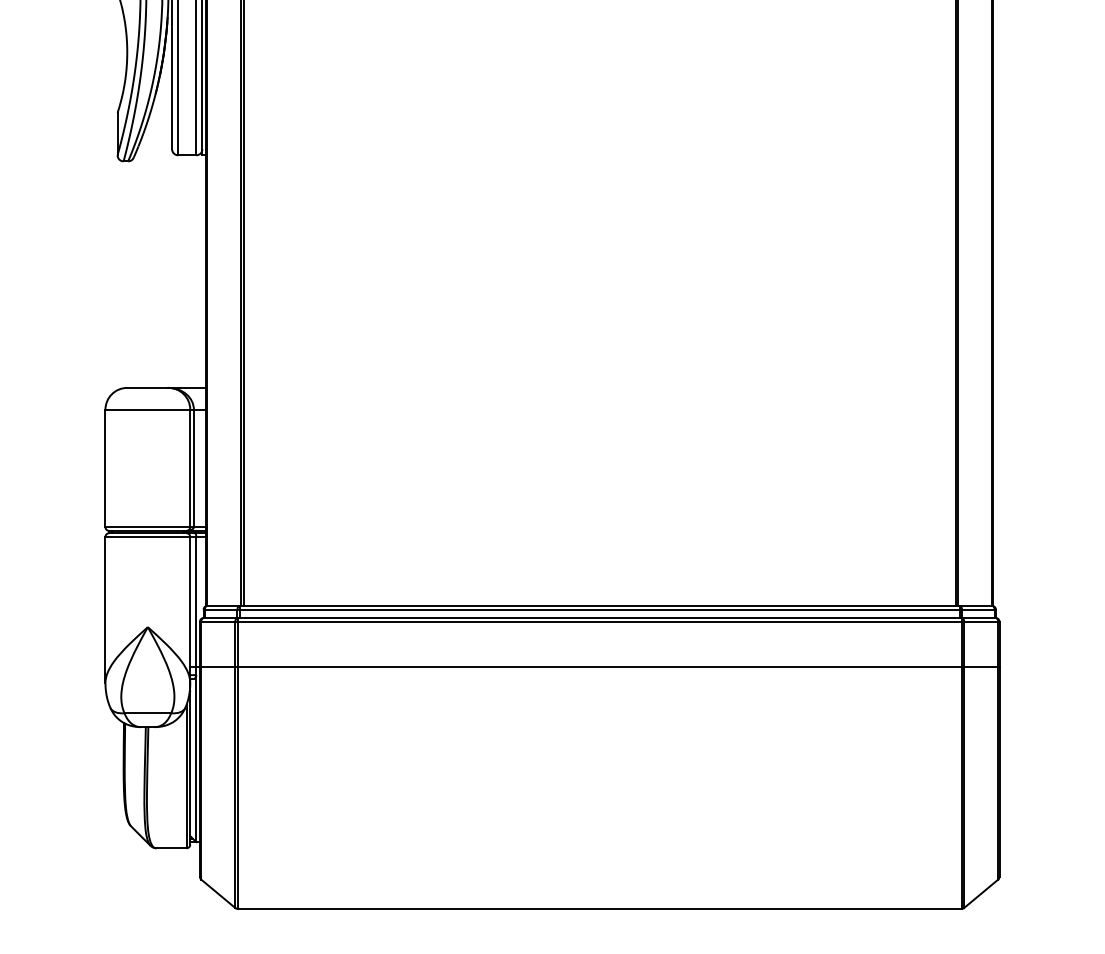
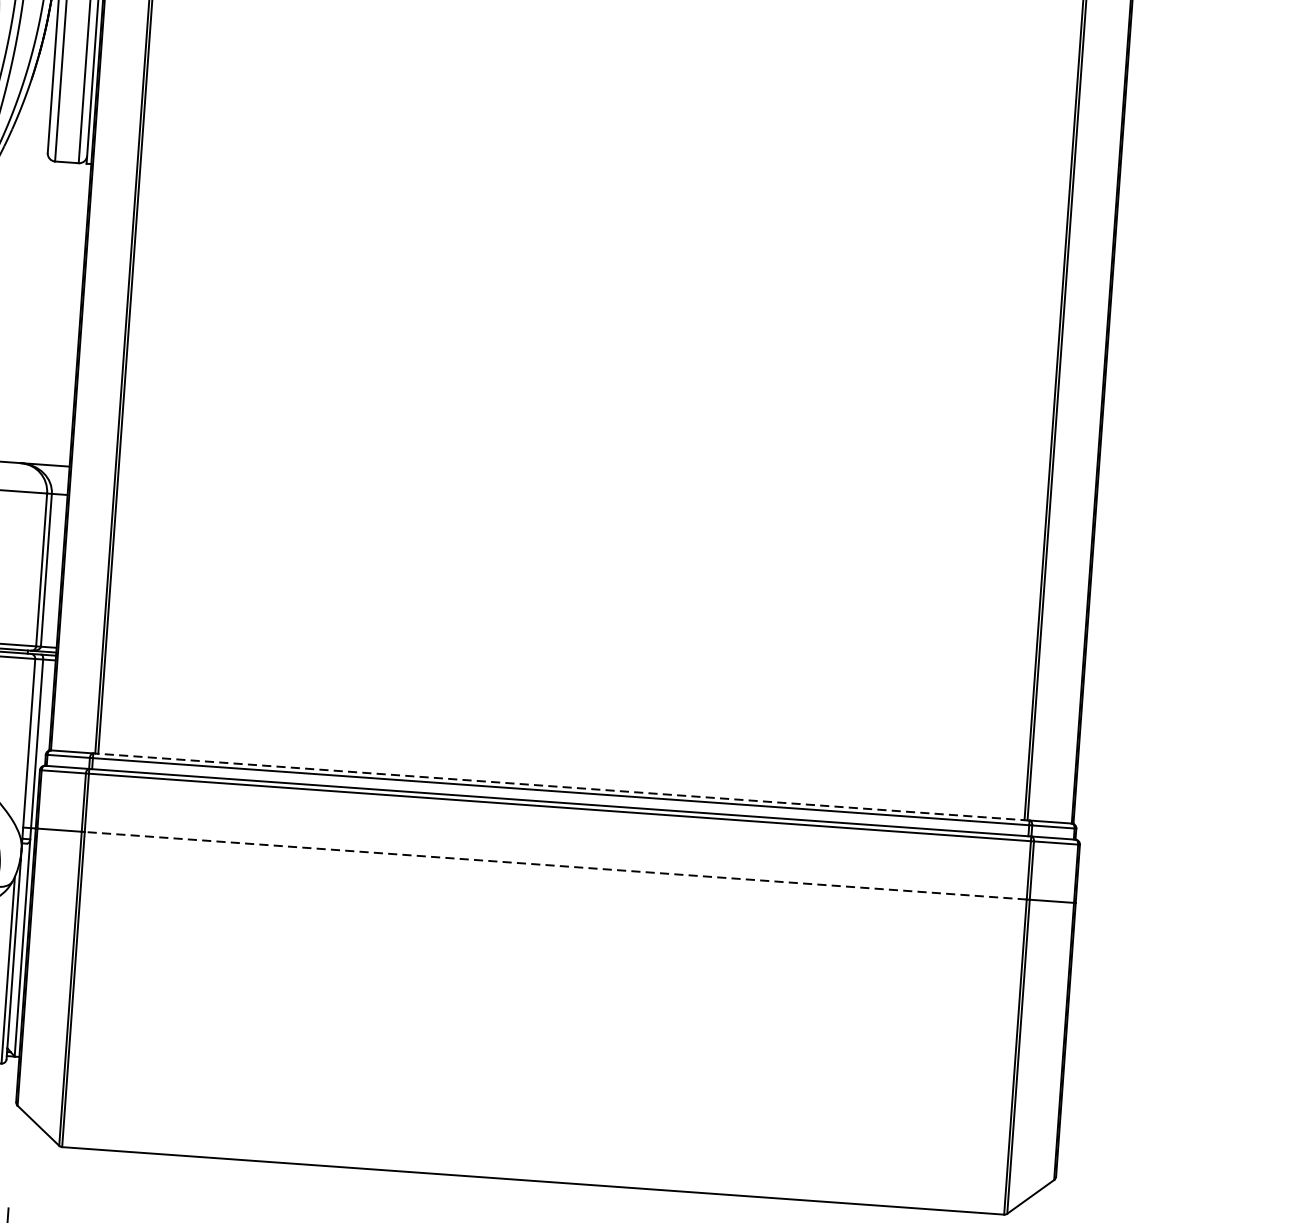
line: (599, 605) -> (561, 786), solid -> dashed
line: (599, 666) -> (555, 865), solid -> dashed

